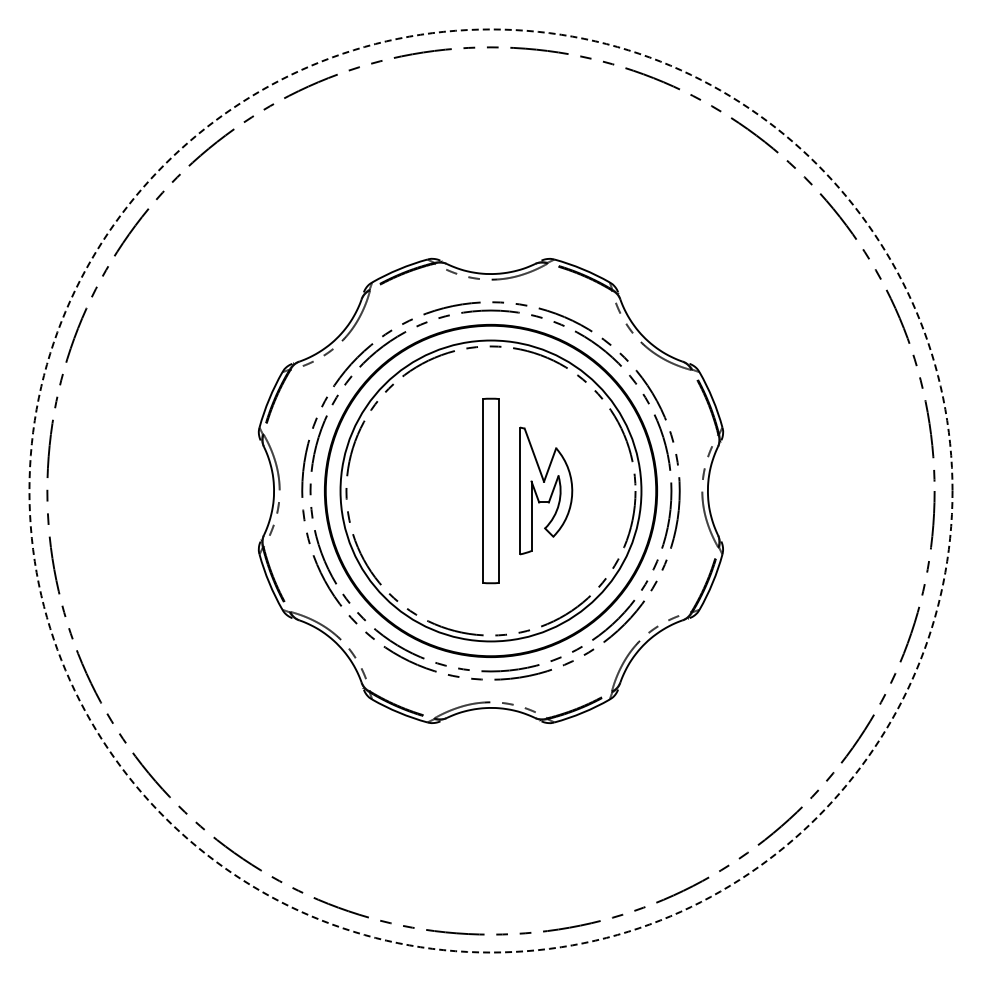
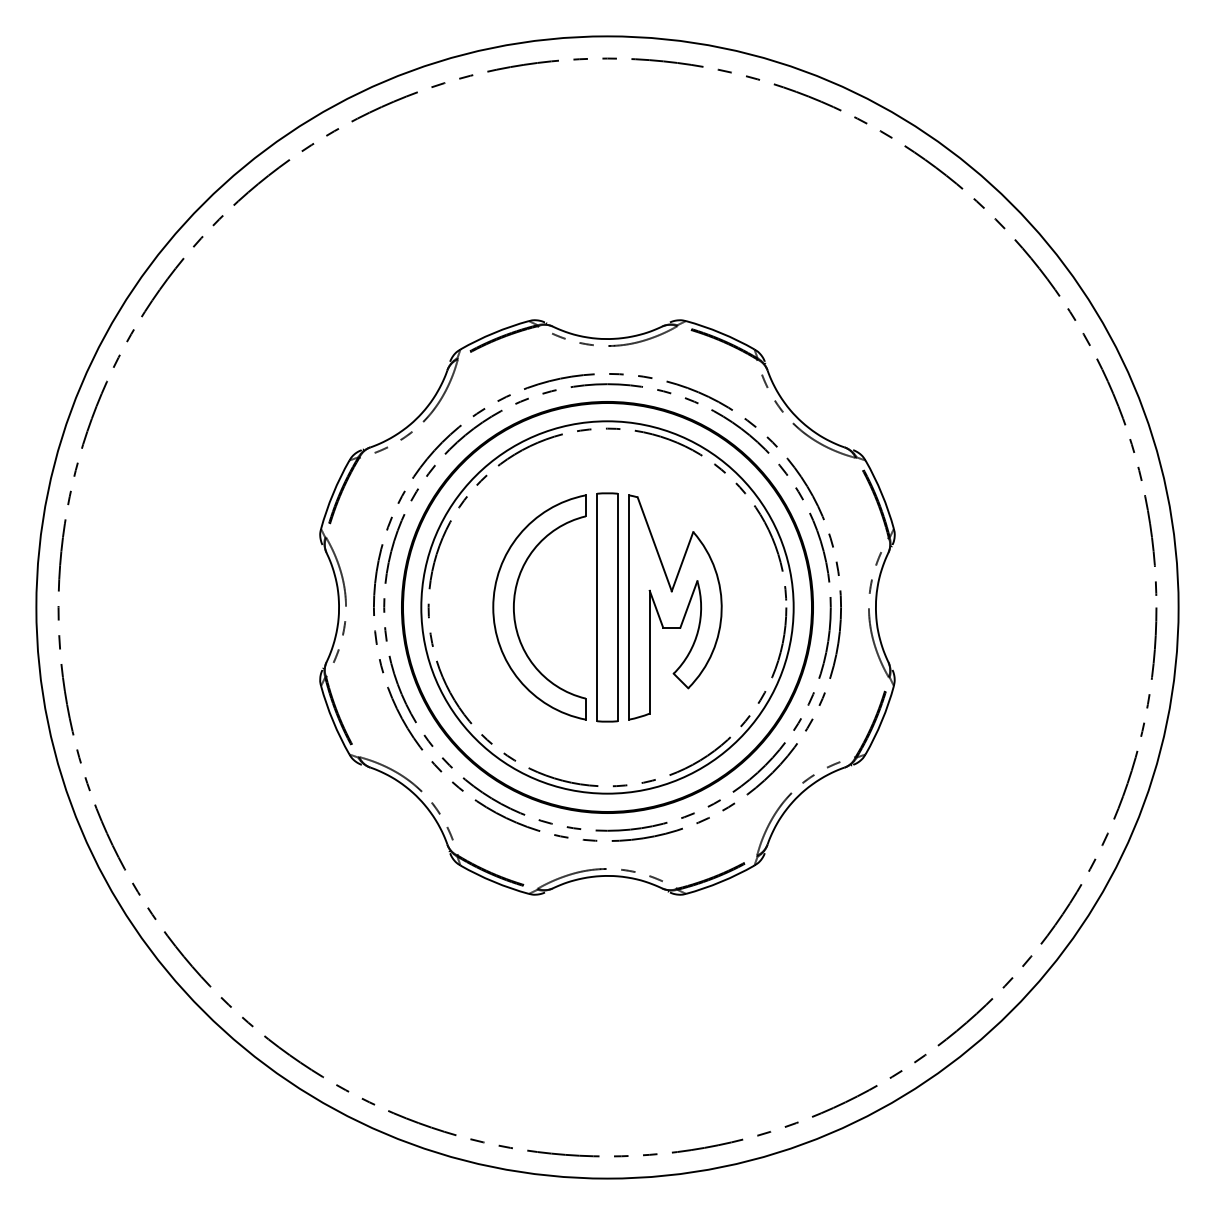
part: (416, 490) -> (515, 606), added
circle: (490, 490) -> (606, 606), dashed -> solid
part: (546, 490) -> (676, 606), size x1.43

